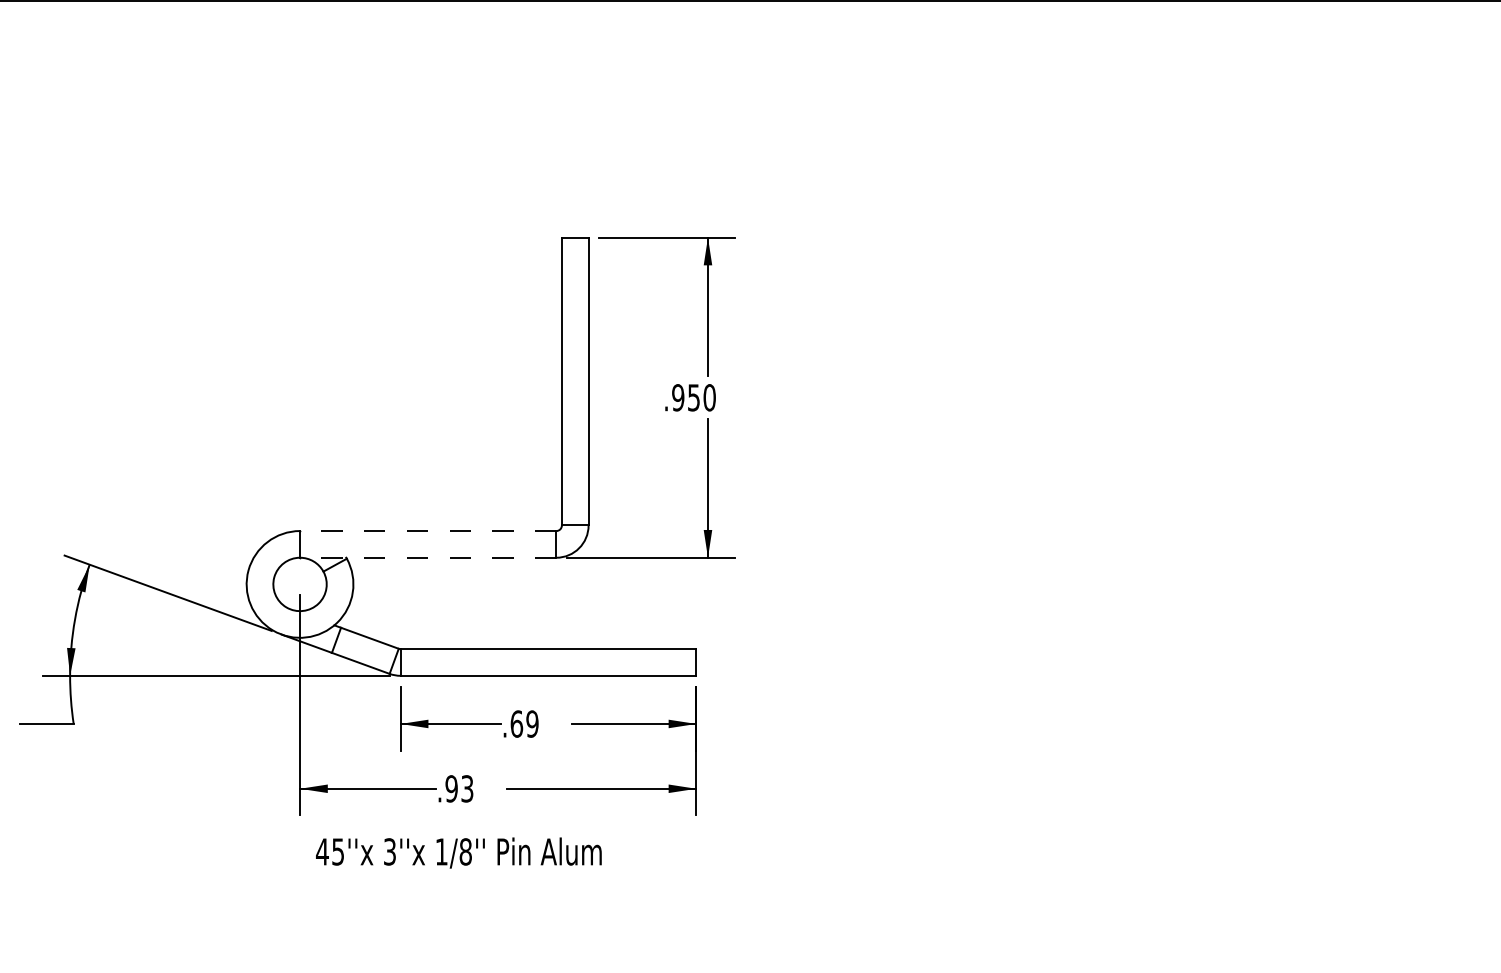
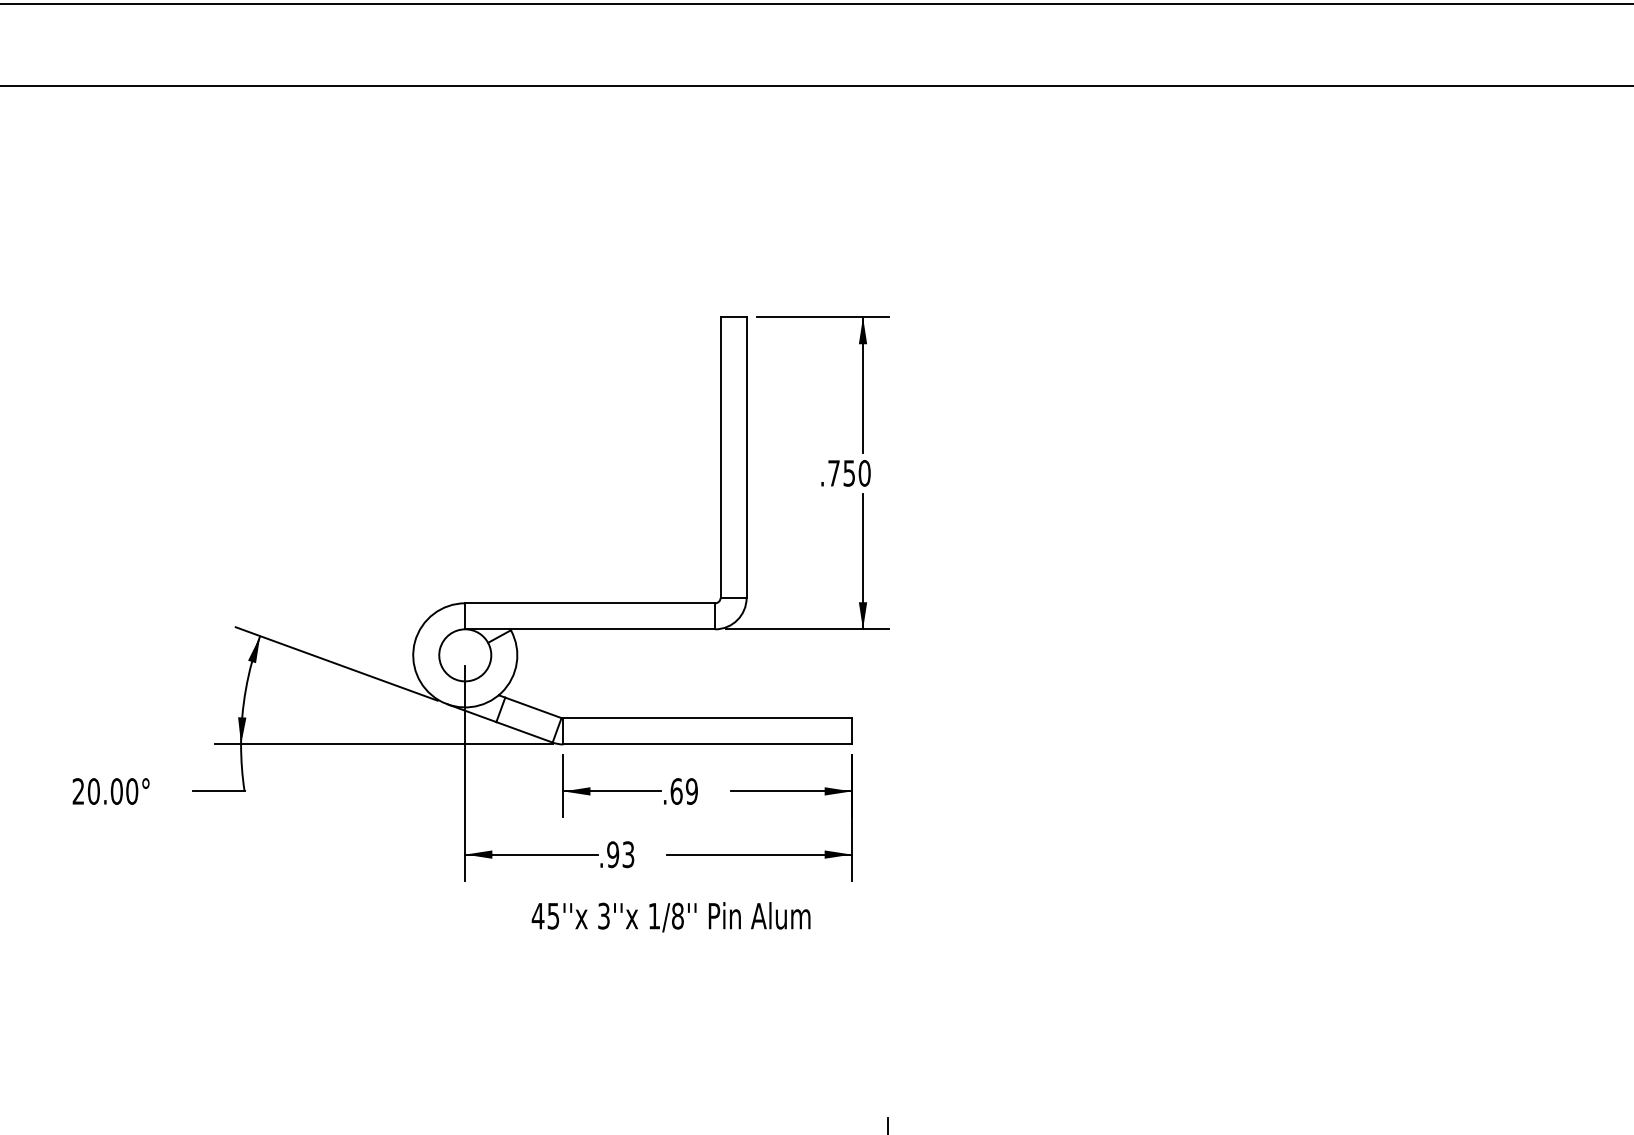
text: (677, 397) -> (833, 473), .950 -> .750
line: (428, 531) -> (590, 603), dashed -> solid
line: (428, 557) -> (590, 629), dashed -> solid
text: (458, 853) -> (670, 917), moved

